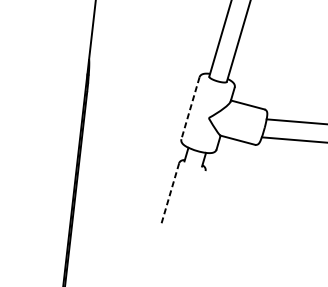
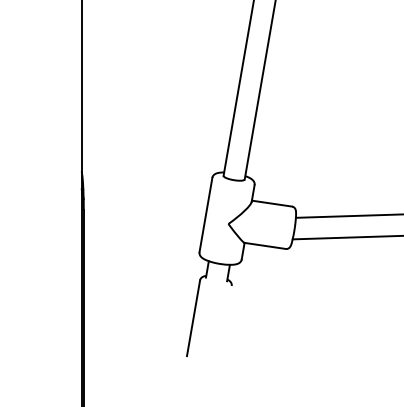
line: (190, 108) -> (205, 215), dashed -> solid
line: (169, 194) -> (193, 318), dashed -> solid

